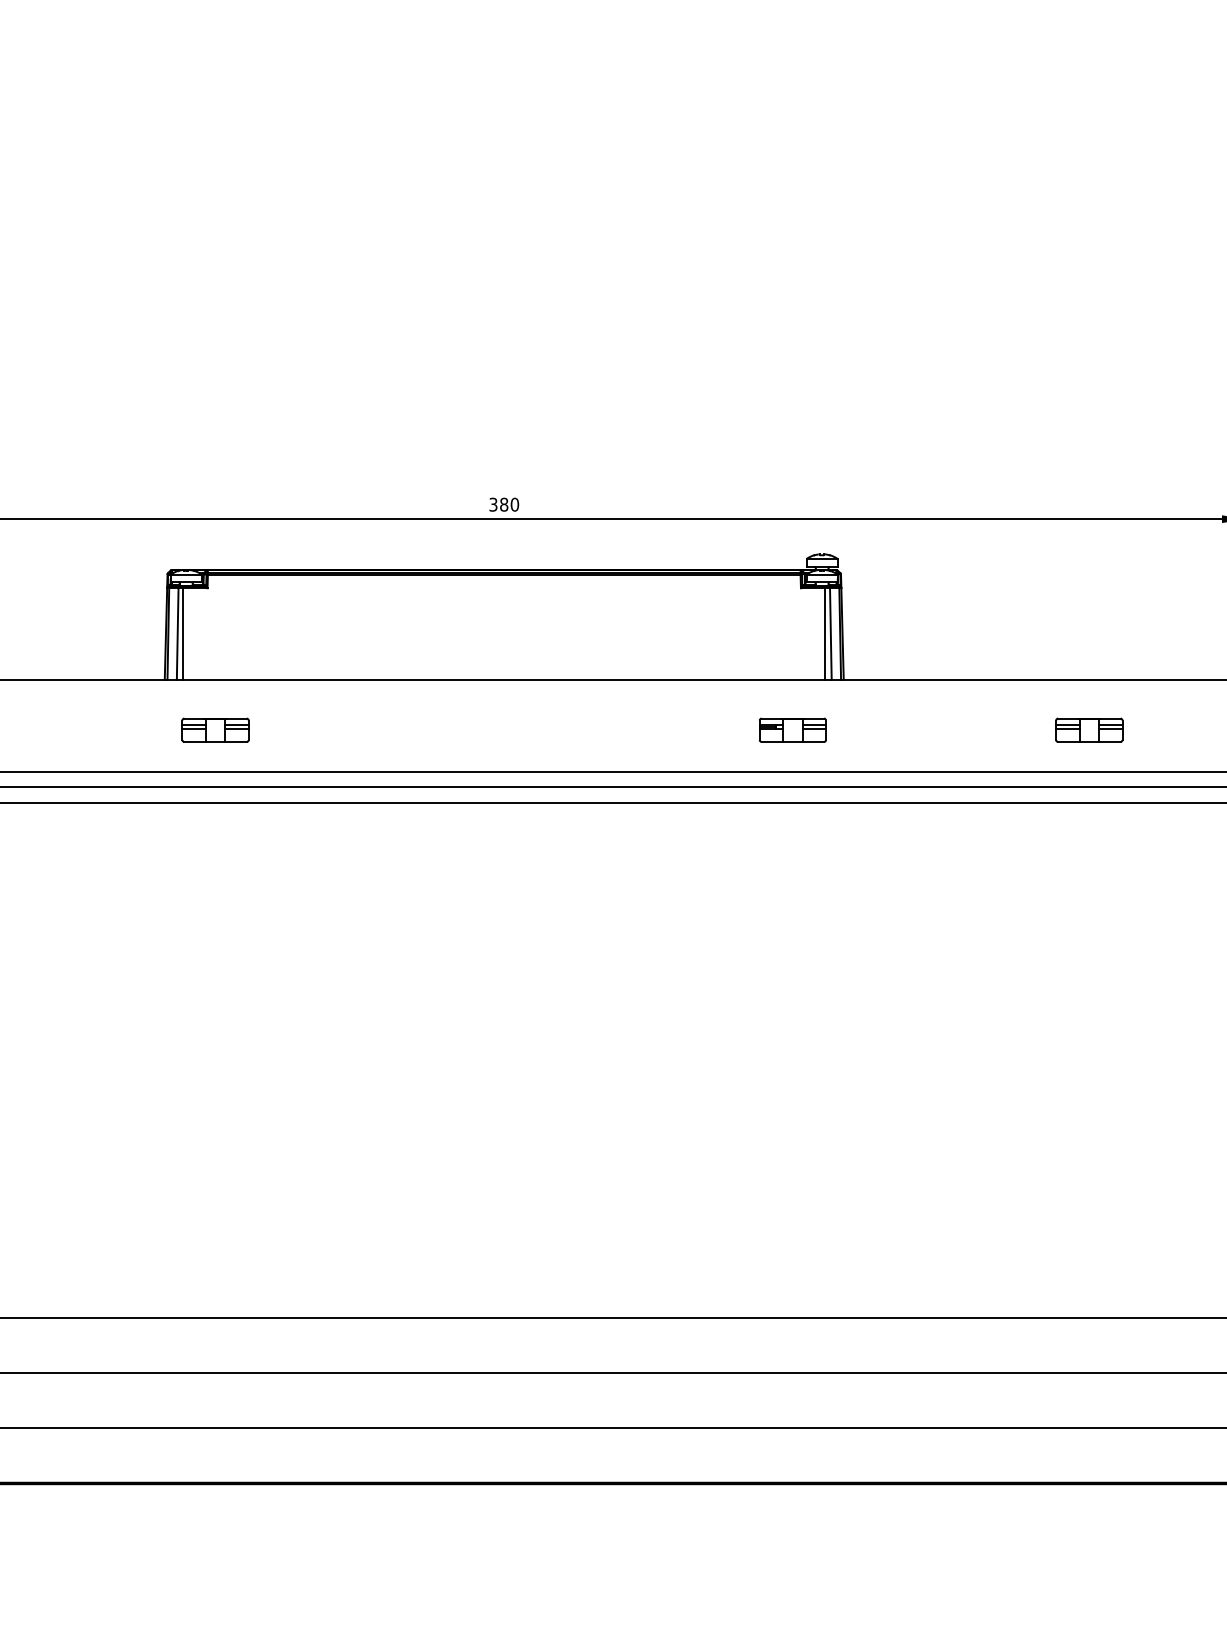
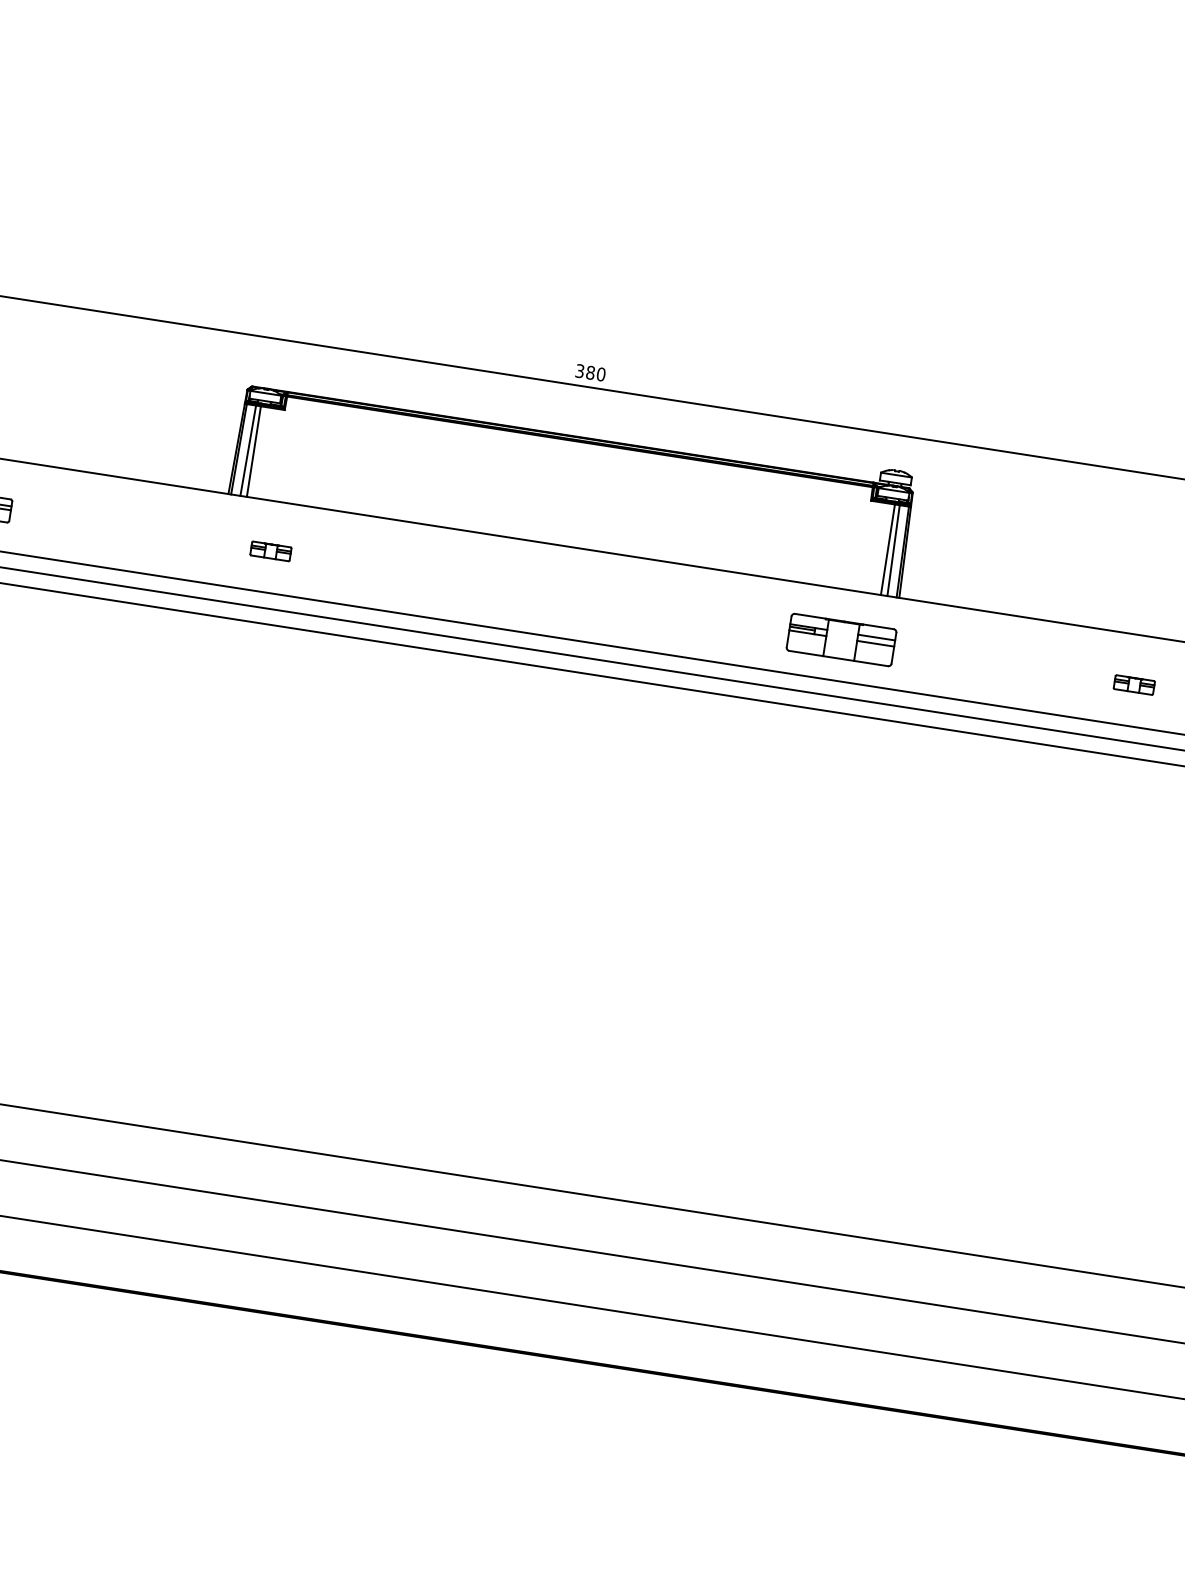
part: (215, 729) -> (271, 550), size x0.6
part: (792, 729) -> (841, 639), size x1.6
part: (1089, 729) -> (1134, 684), size x0.6

